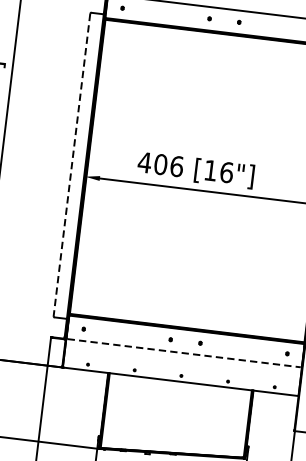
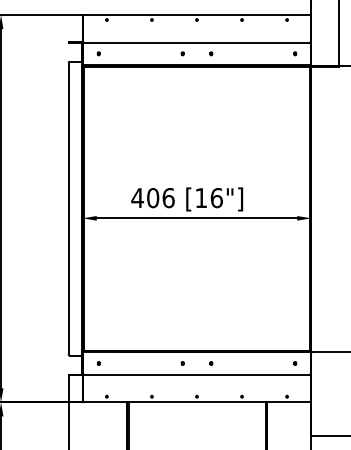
line: (71, 164) -> (68, 208), dashed -> solid
line: (184, 352) -> (197, 374), dashed -> solid

